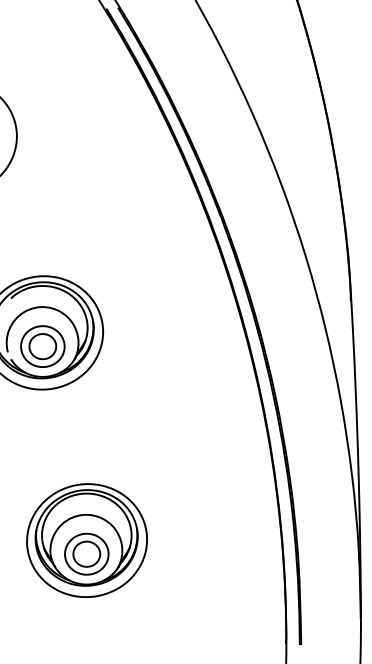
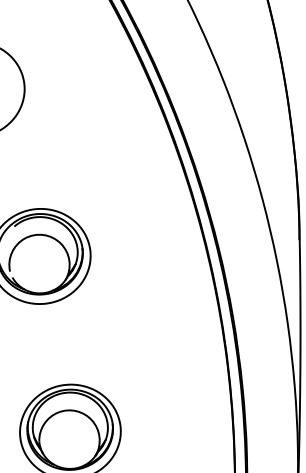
part: (42, 346) -> (39, 267), removed
part: (86, 553) -> (69, 442), removed

